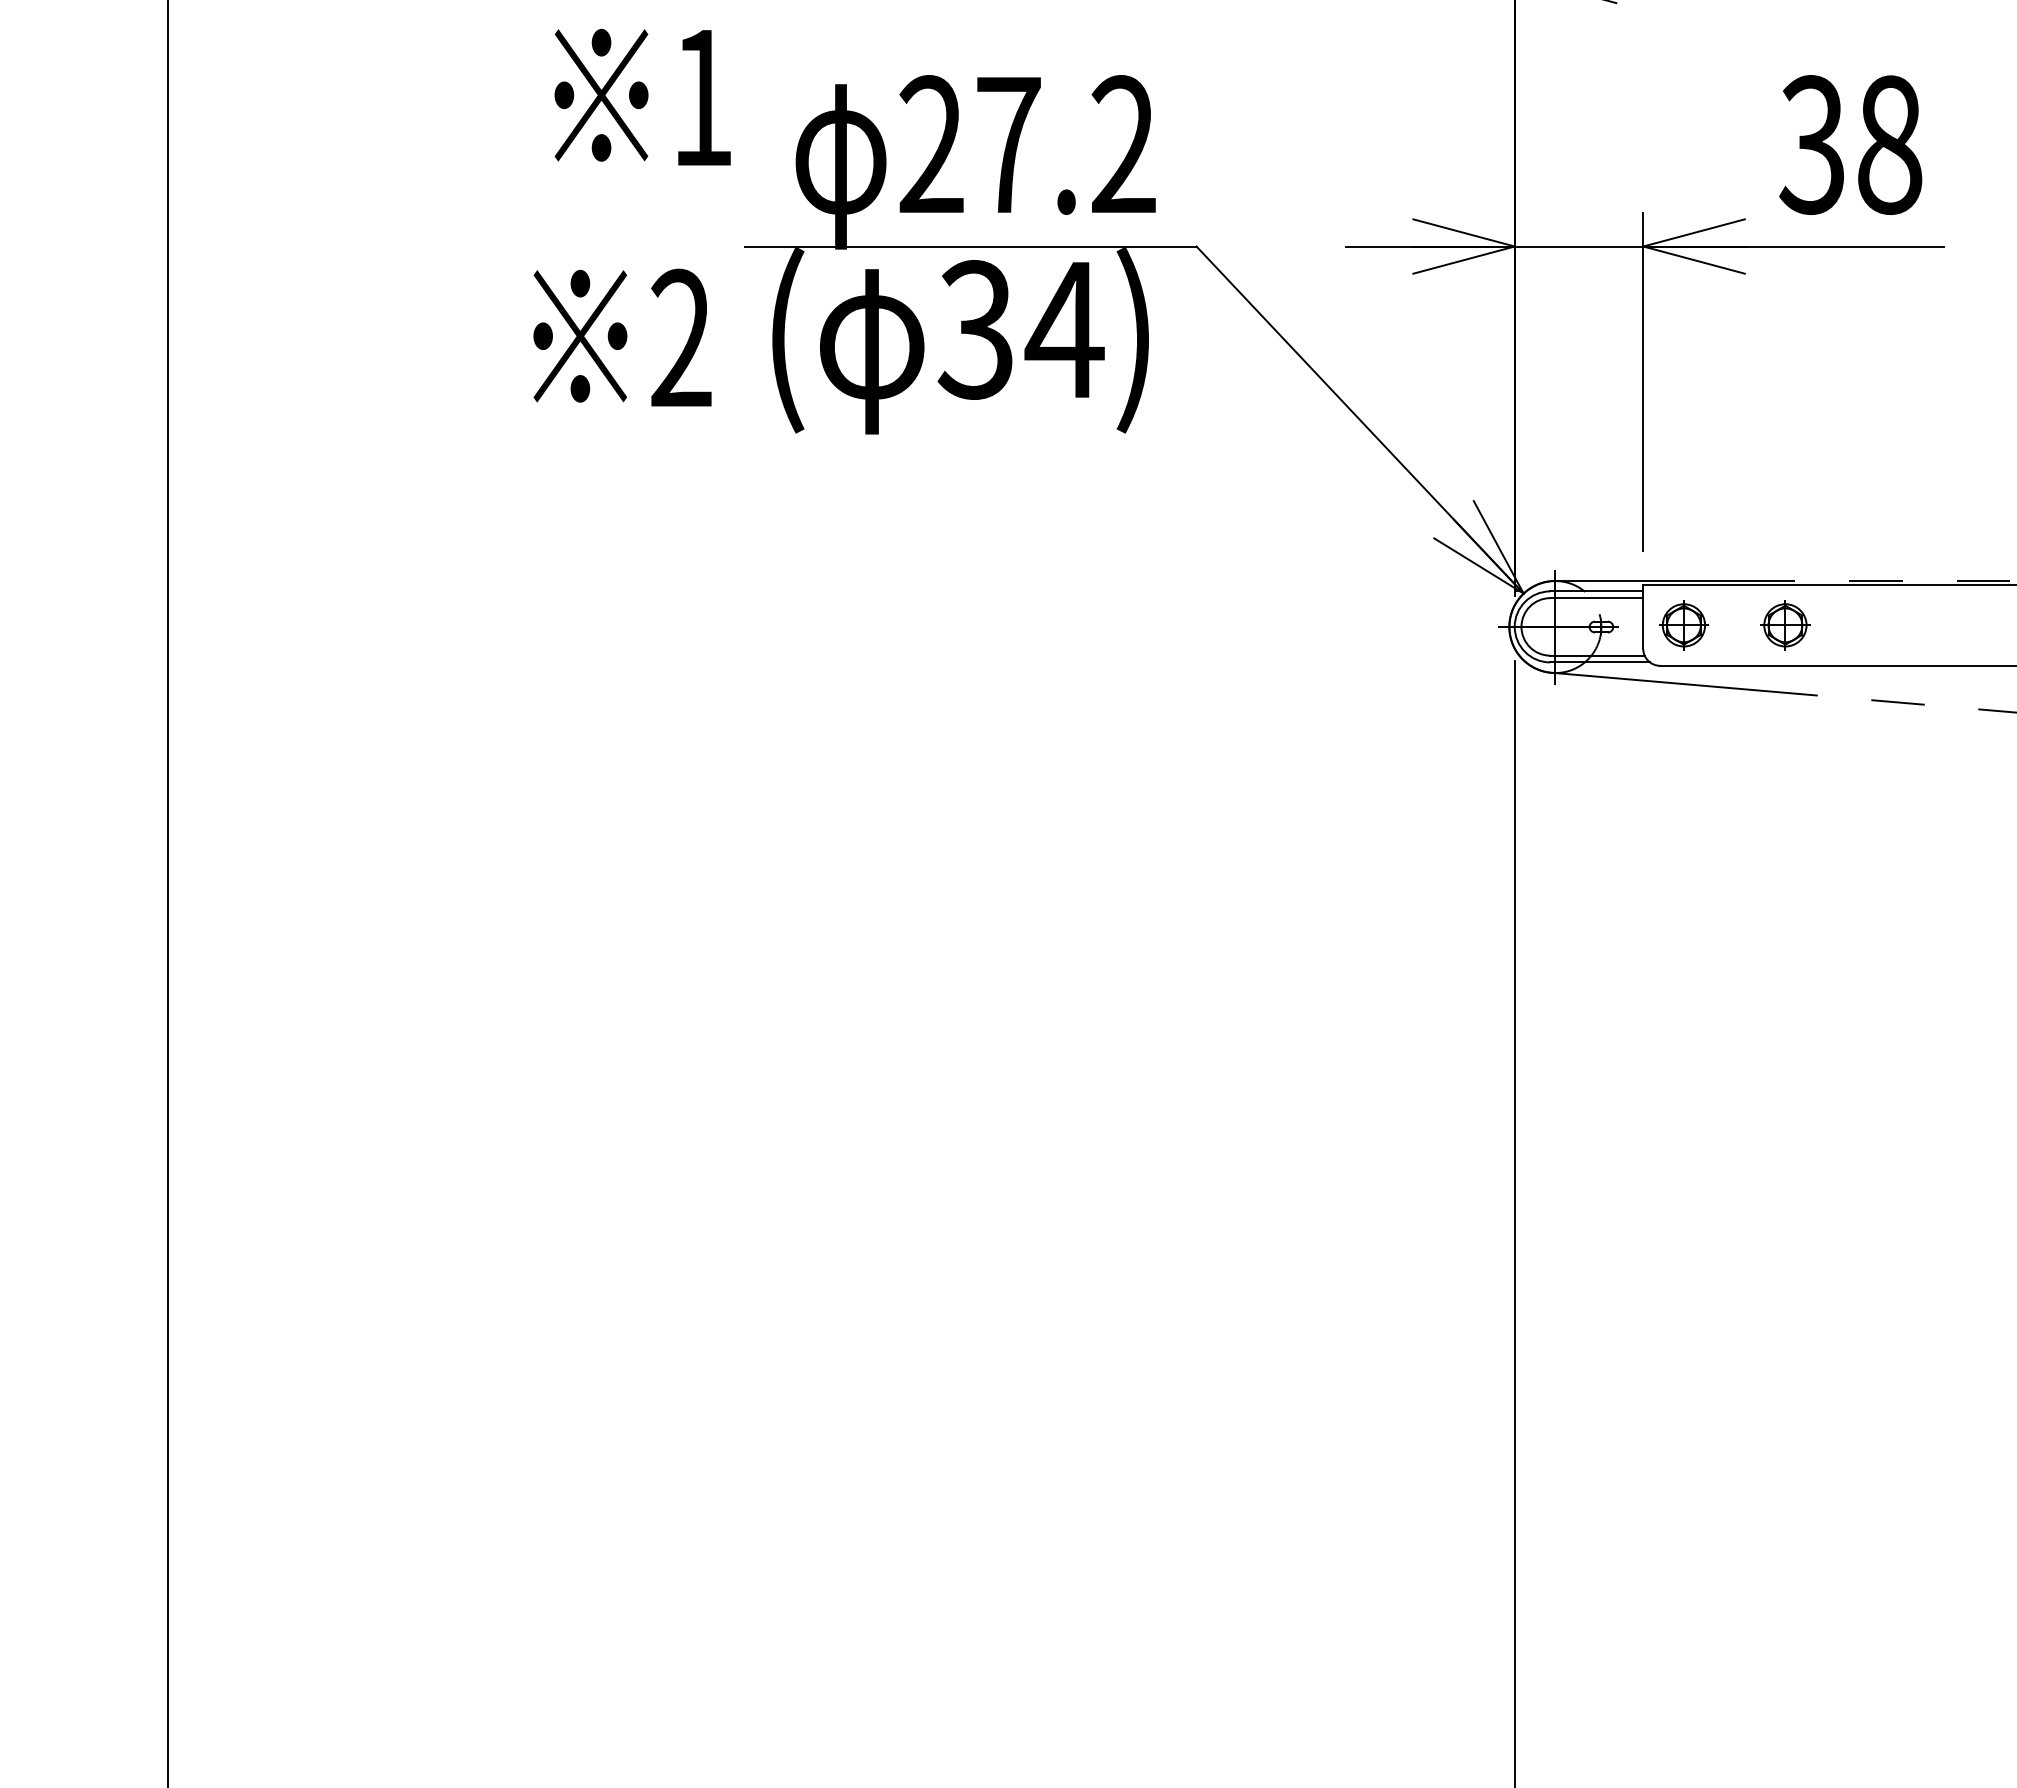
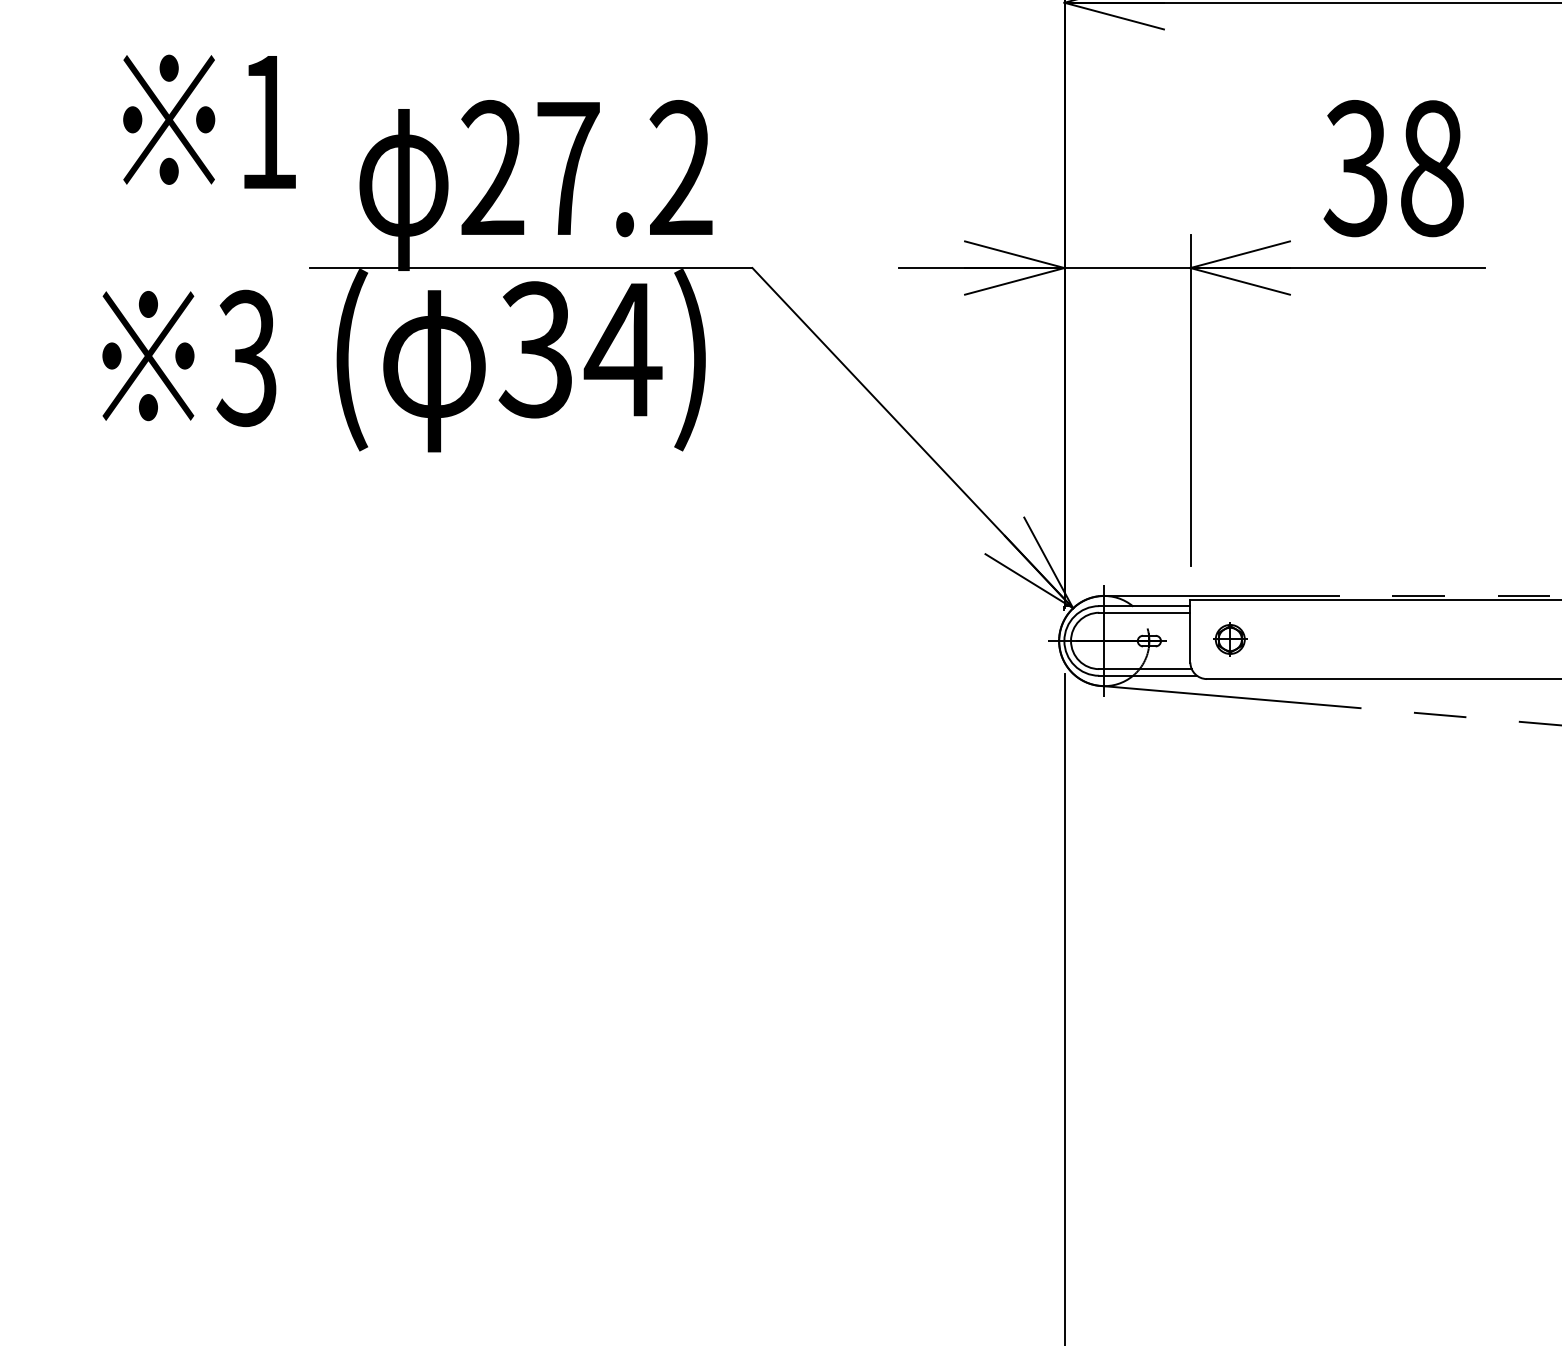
text: (680, 338) -> (246, 358), 2 -> 3
part: (1683, 625) -> (1229, 639), size x0.7
part: (1785, 625) -> (1329, 639), removed

